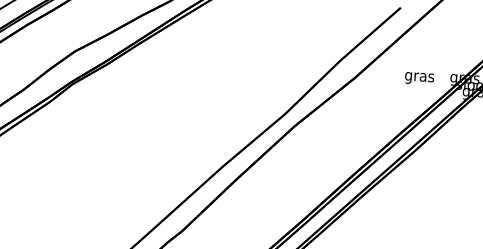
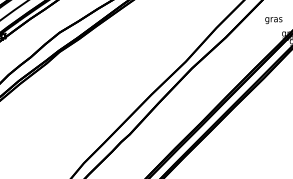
text: (419, 78) -> (273, 20), moved

